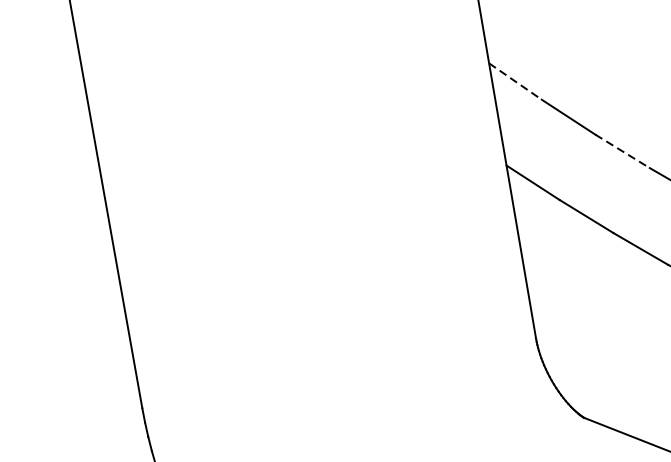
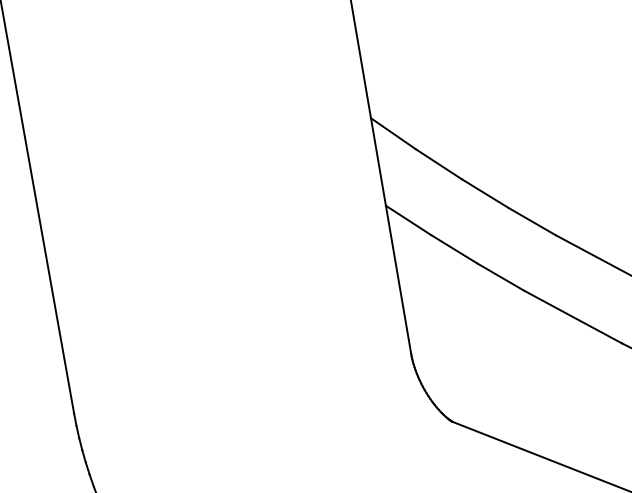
line: (515, 82) -> (393, 134), dashed -> solid
line: (622, 151) -> (485, 193), dashed -> solid

